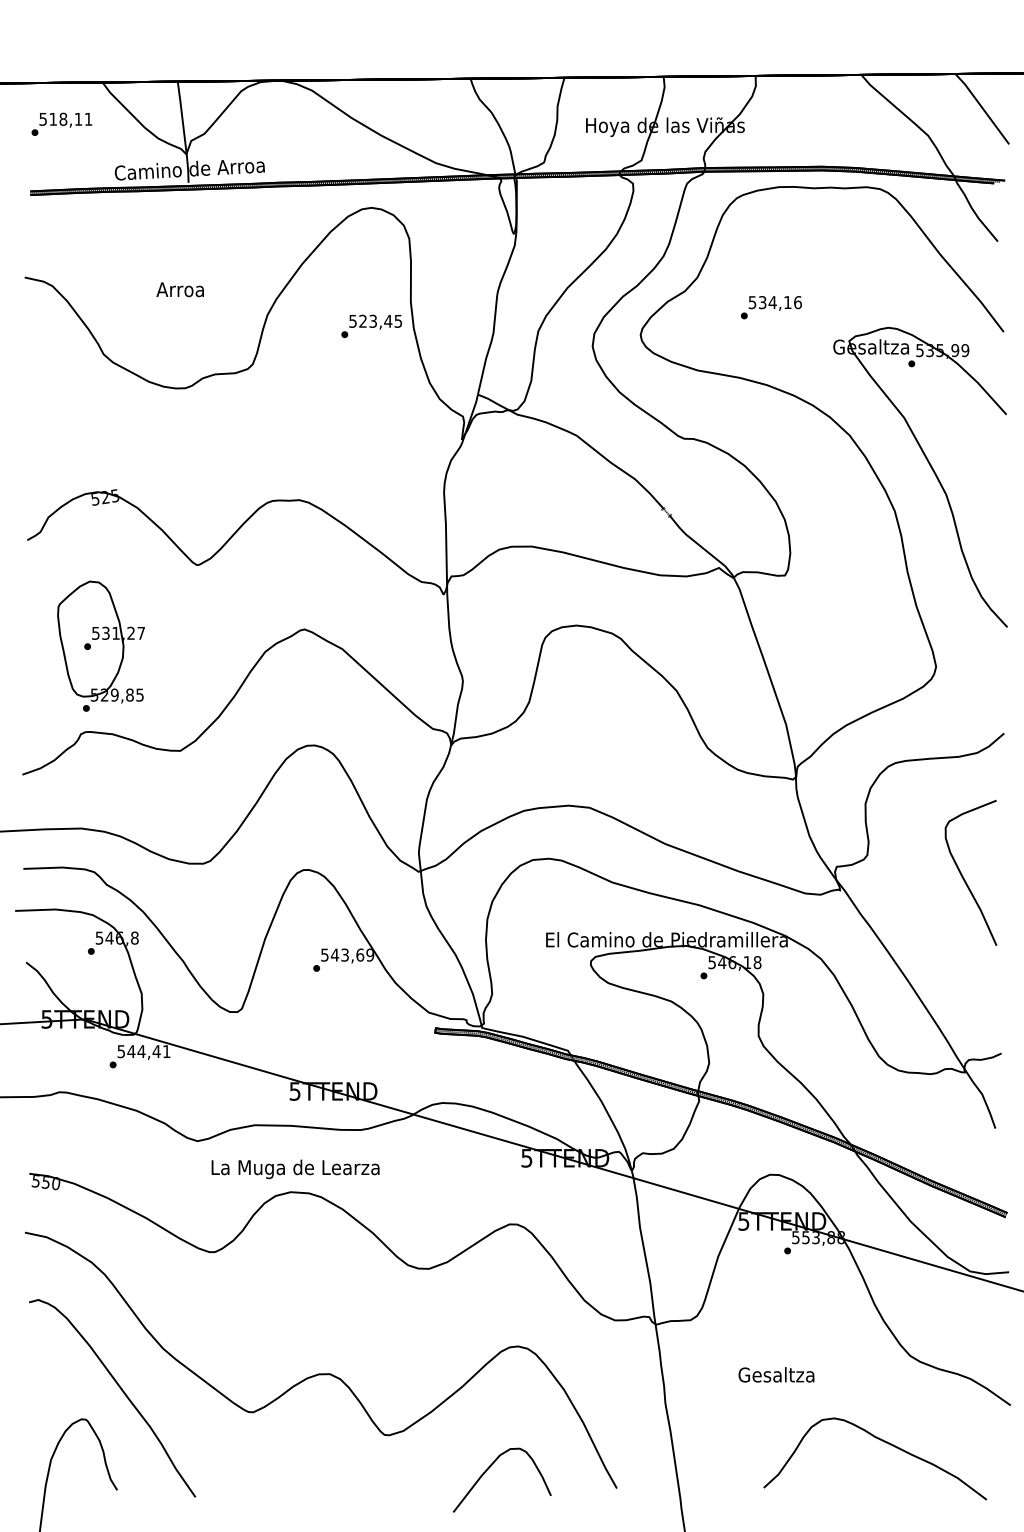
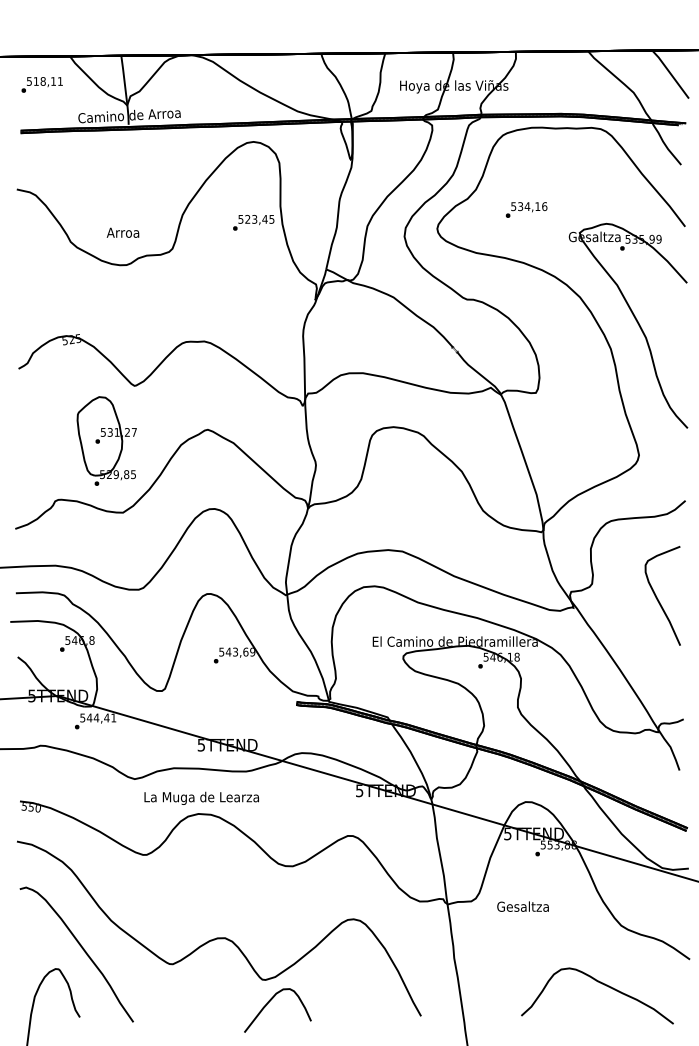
text: (179, 289) -> (122, 232), moved
part: (100, 645) -> (106, 440), moved
text: (775, 1374) -> (522, 906), moved
curve: (490, 1468) -> (269, 1002), moved

